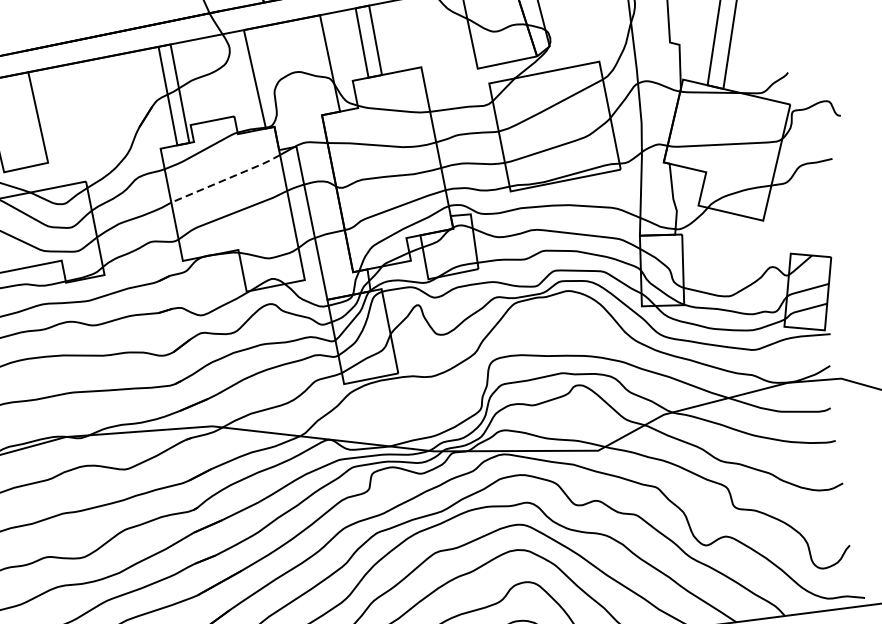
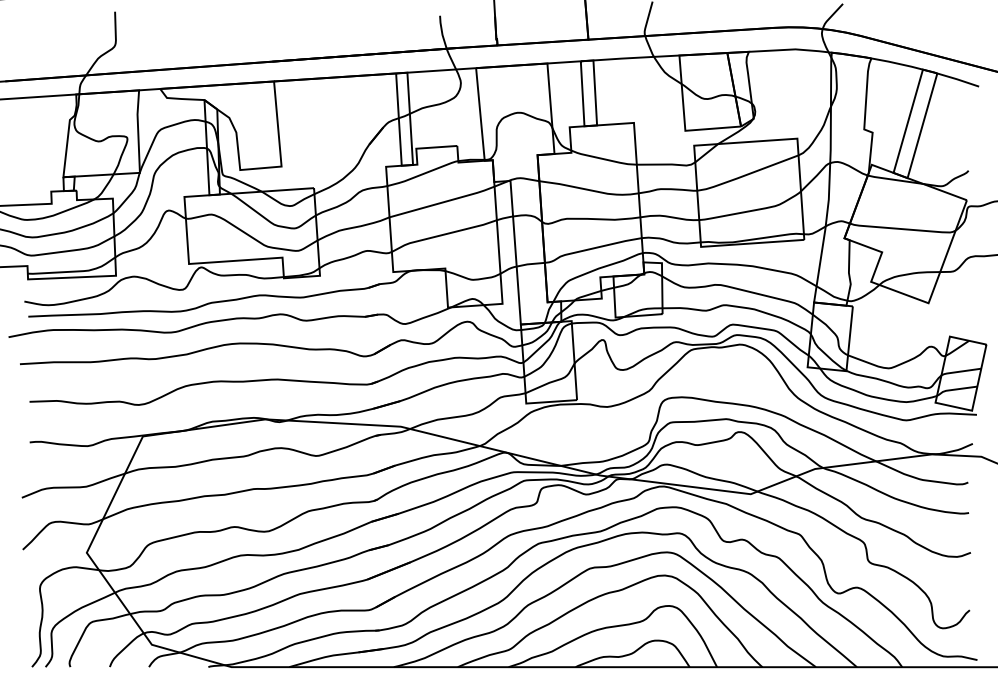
line: (227, 179) -> (443, 202), dashed -> solid

